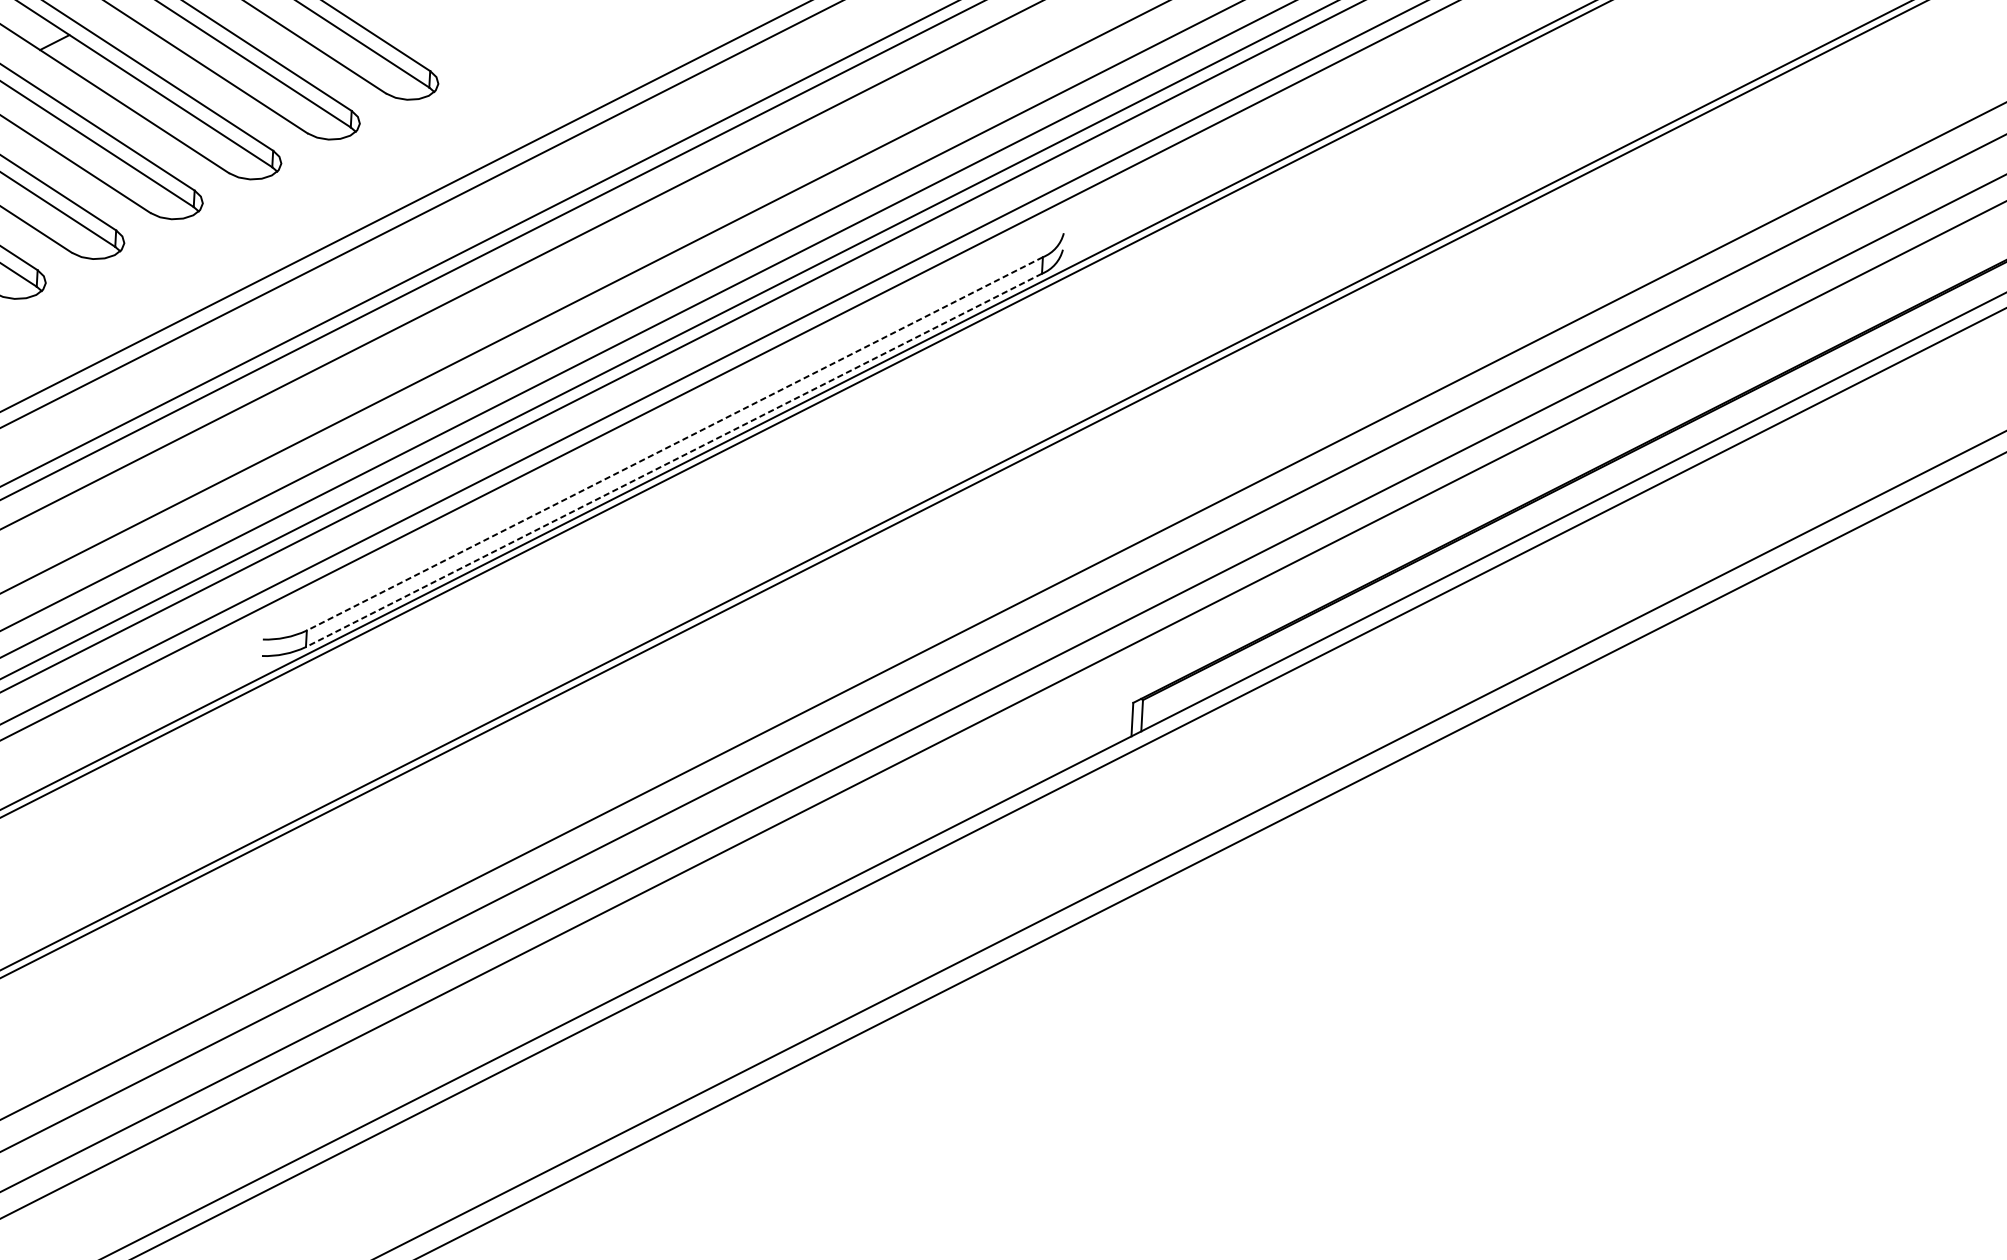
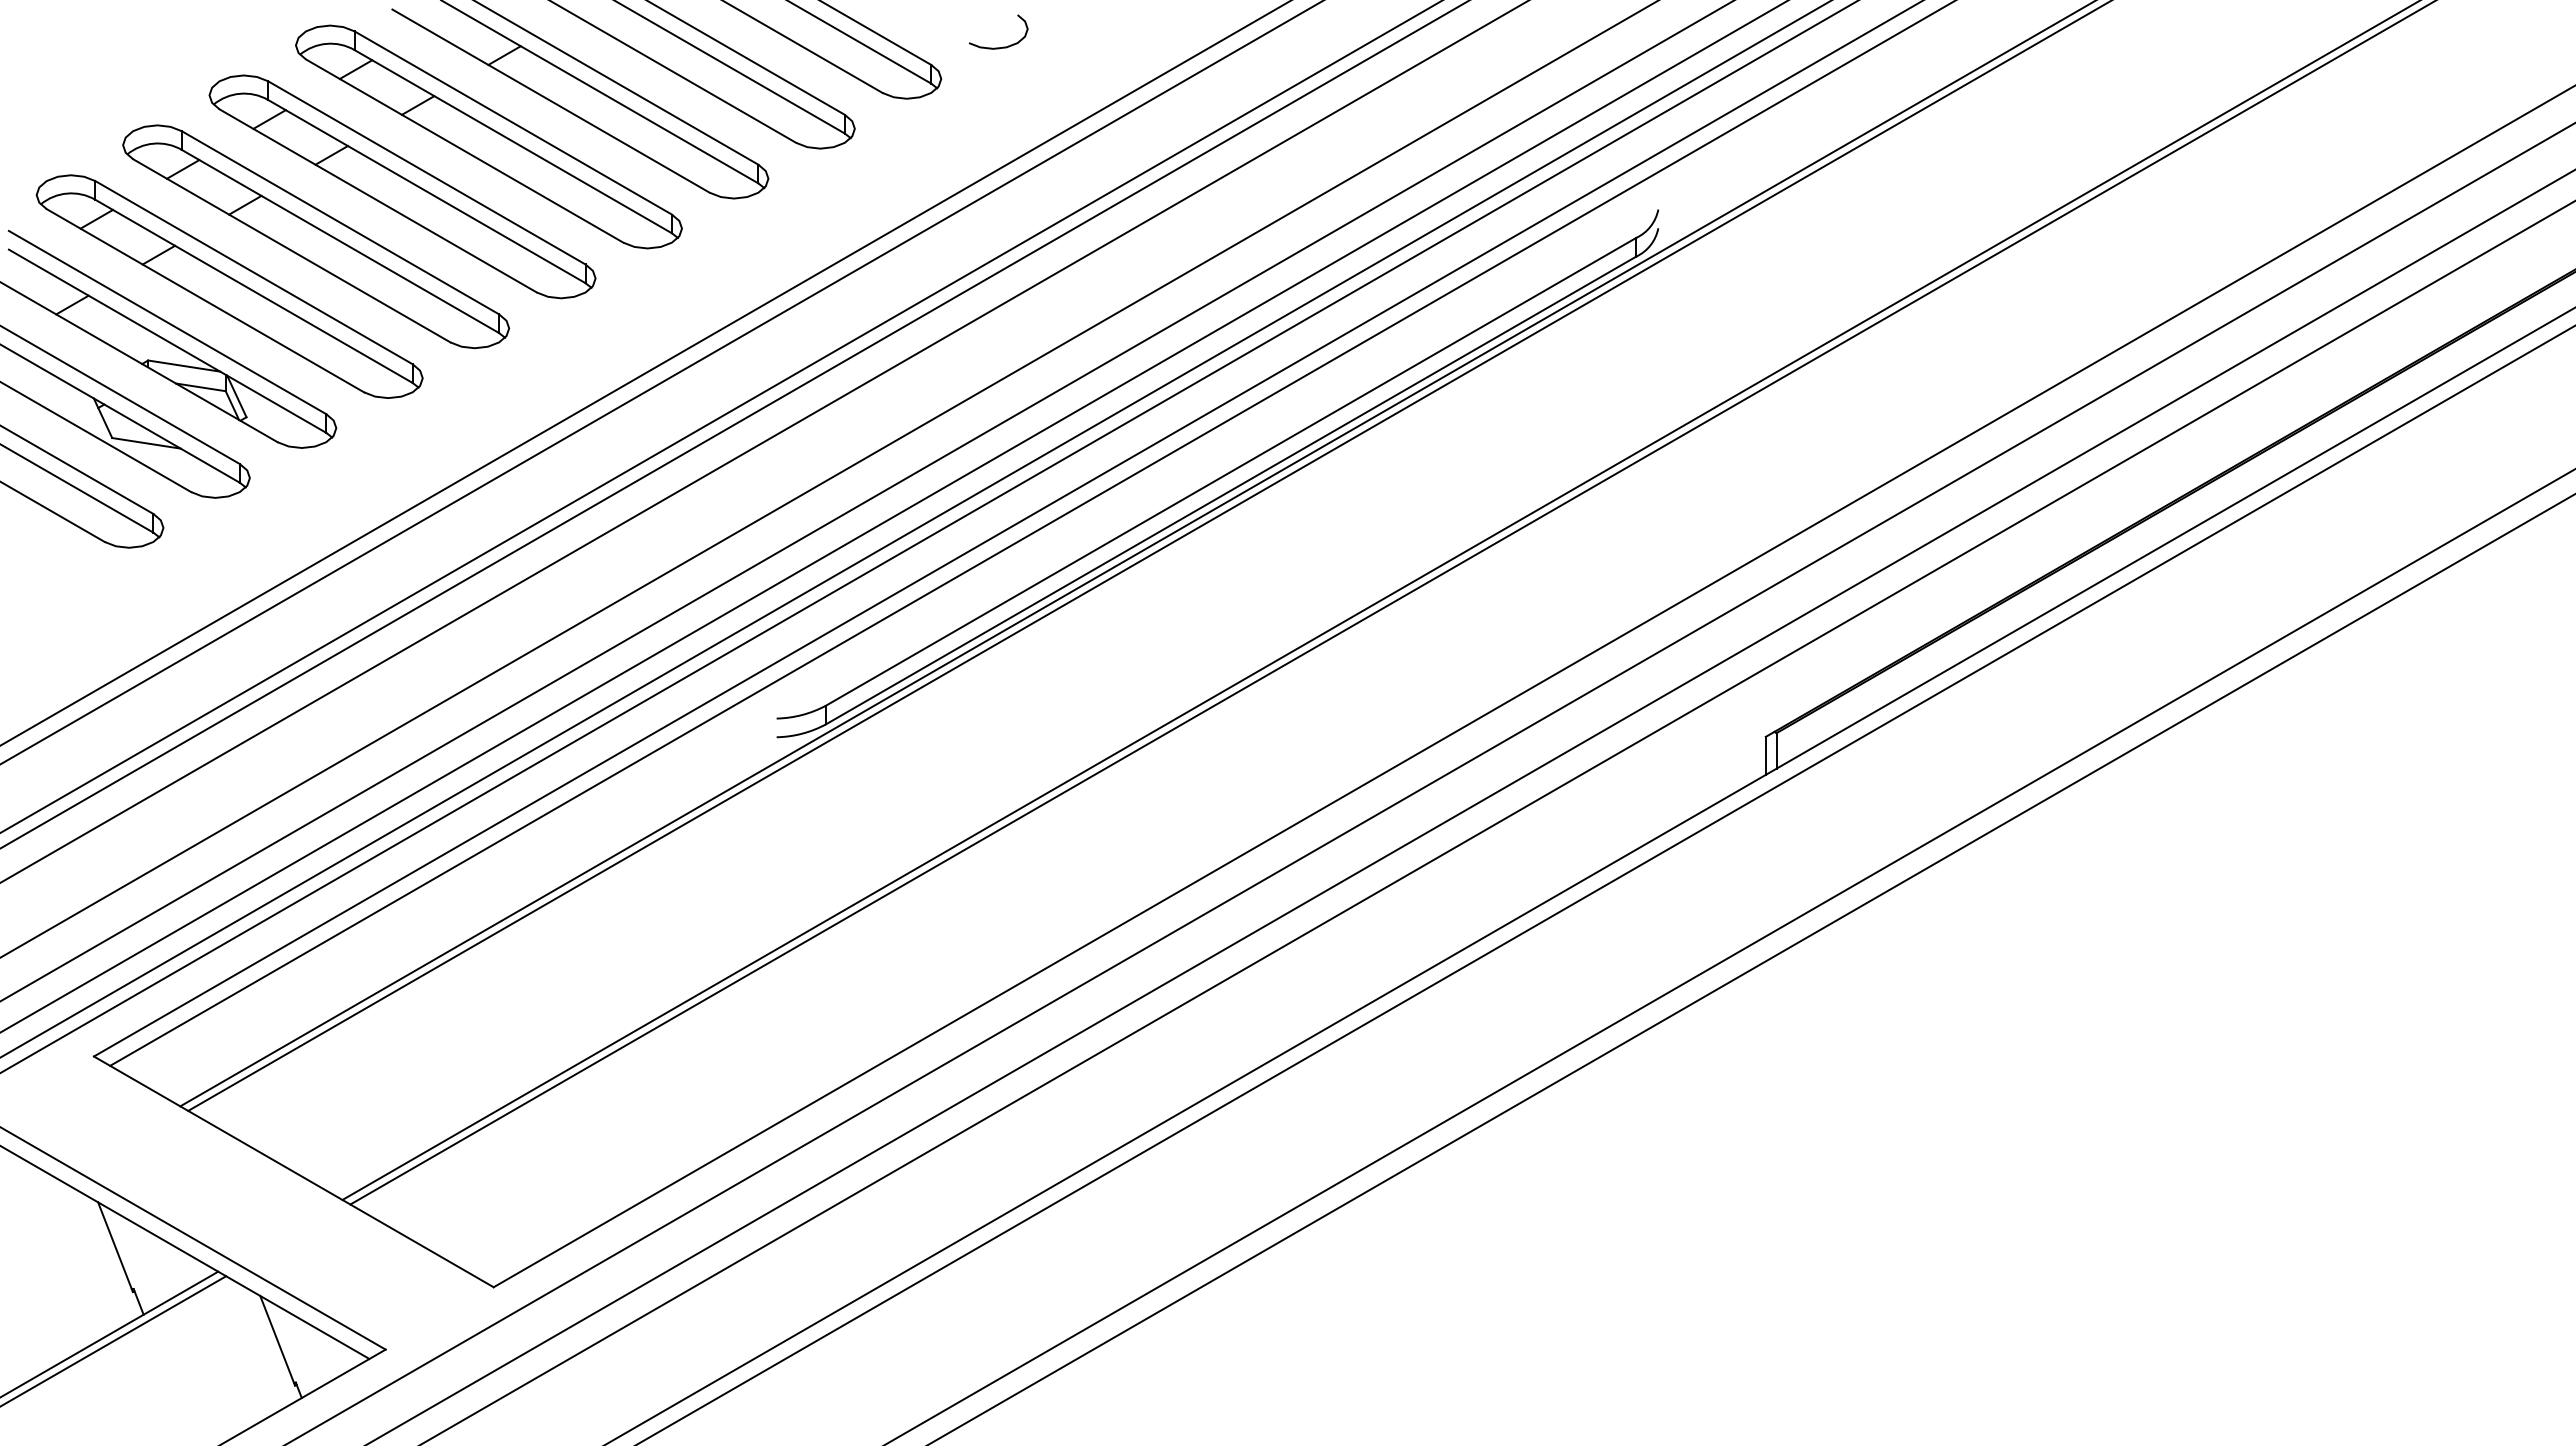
curve: (493, 58) -> (1002, 46), added
line: (675, 443) -> (1231, 471), dashed -> solid
line: (674, 460) -> (1231, 490), dashed -> solid

